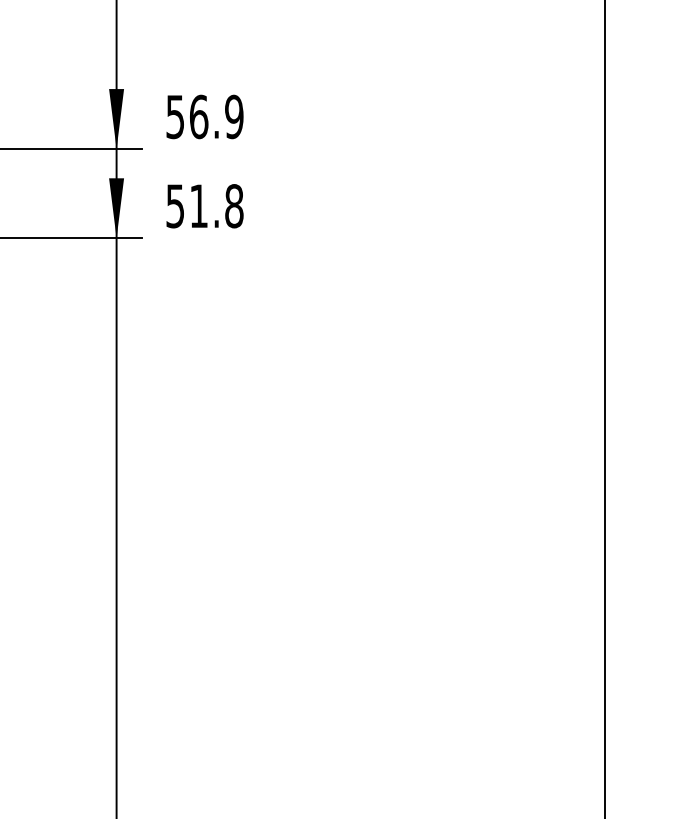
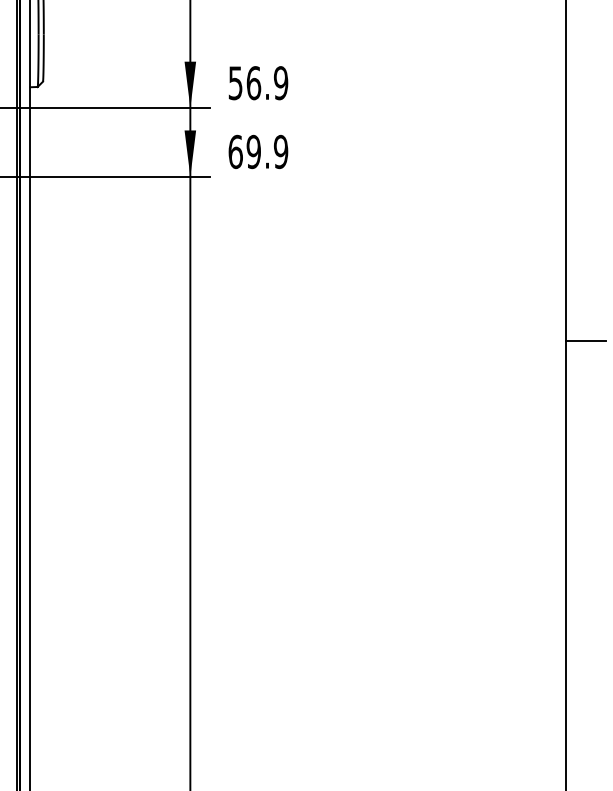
text: (205, 205) -> (258, 151), 51.8 -> 69.9
line: (630, 450) -> (586, 340), added

